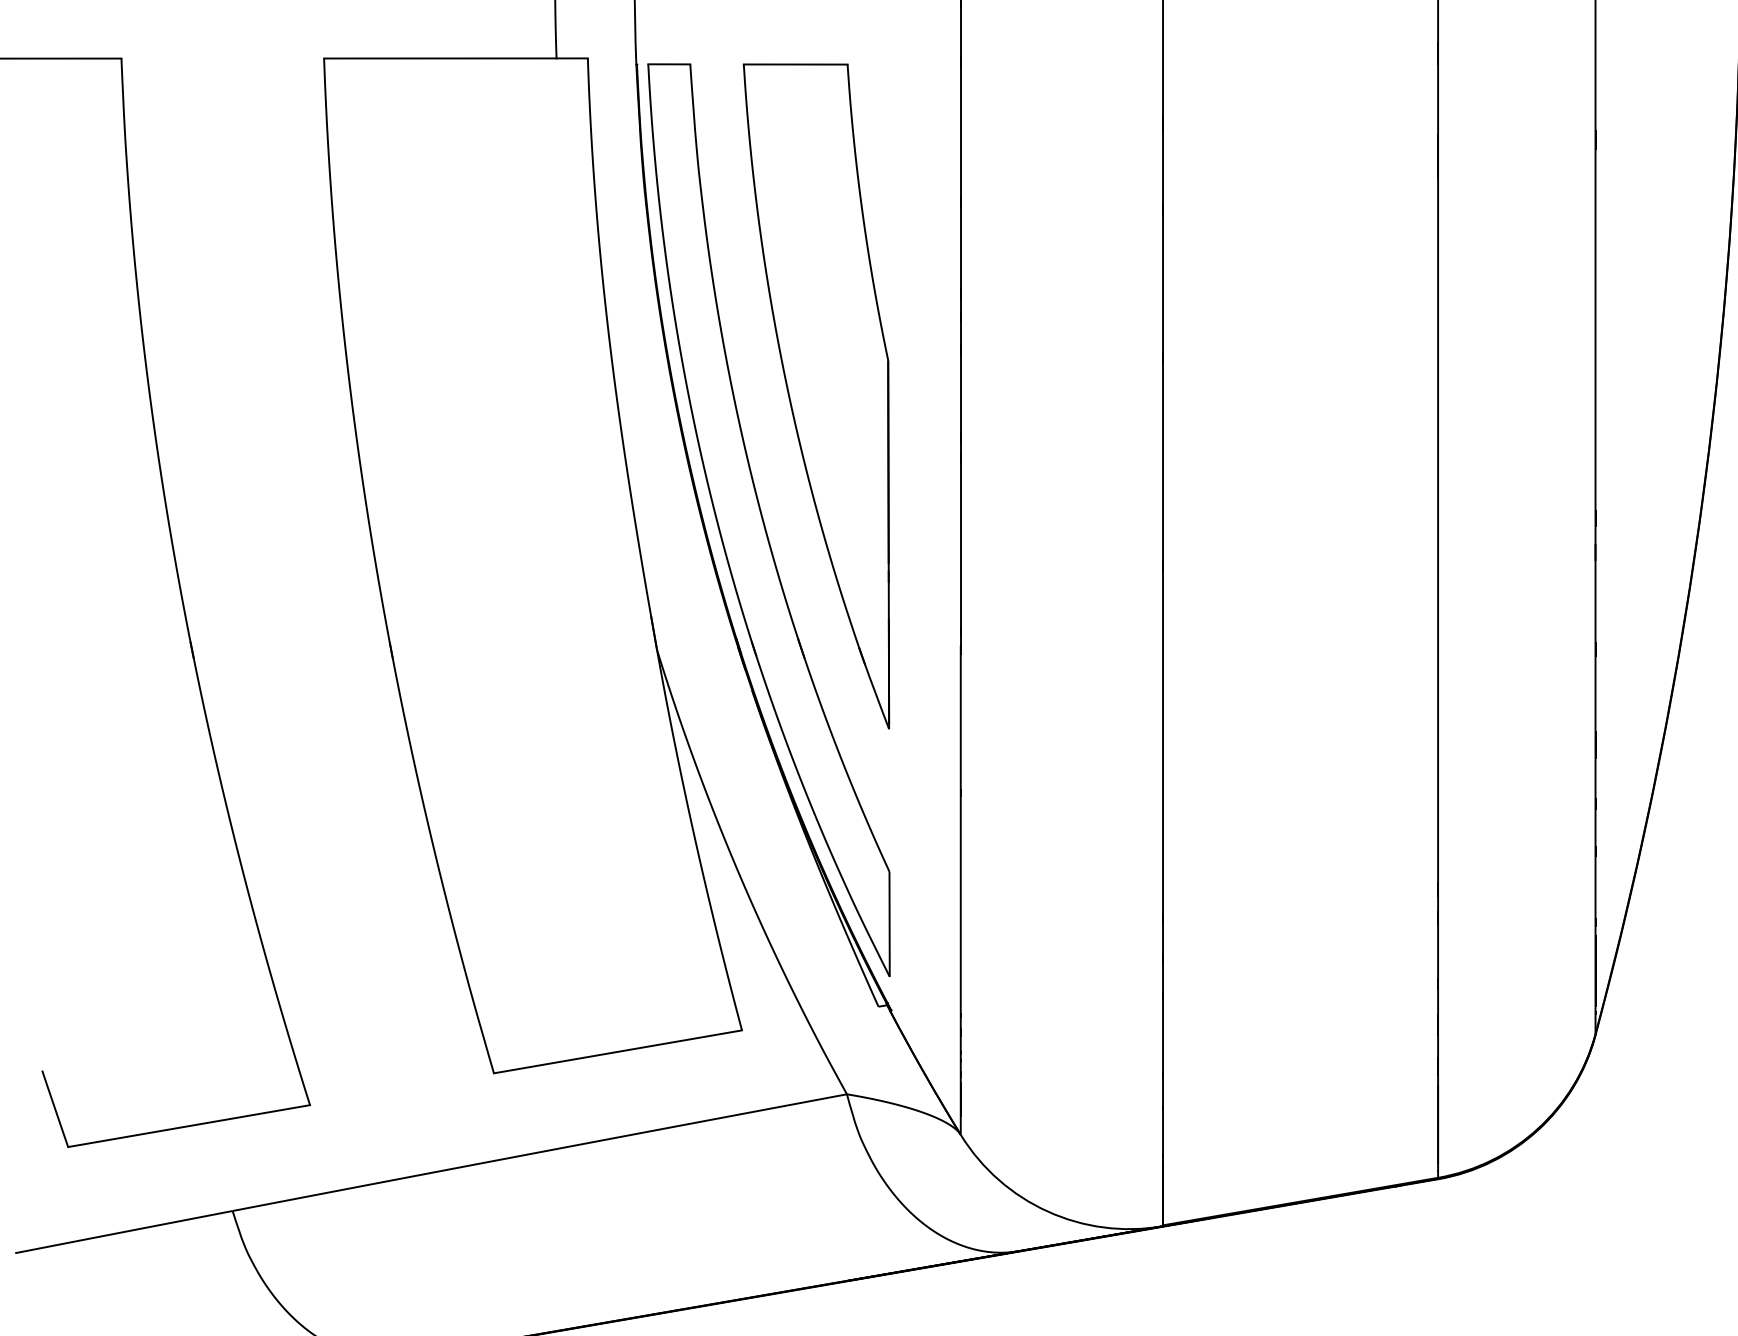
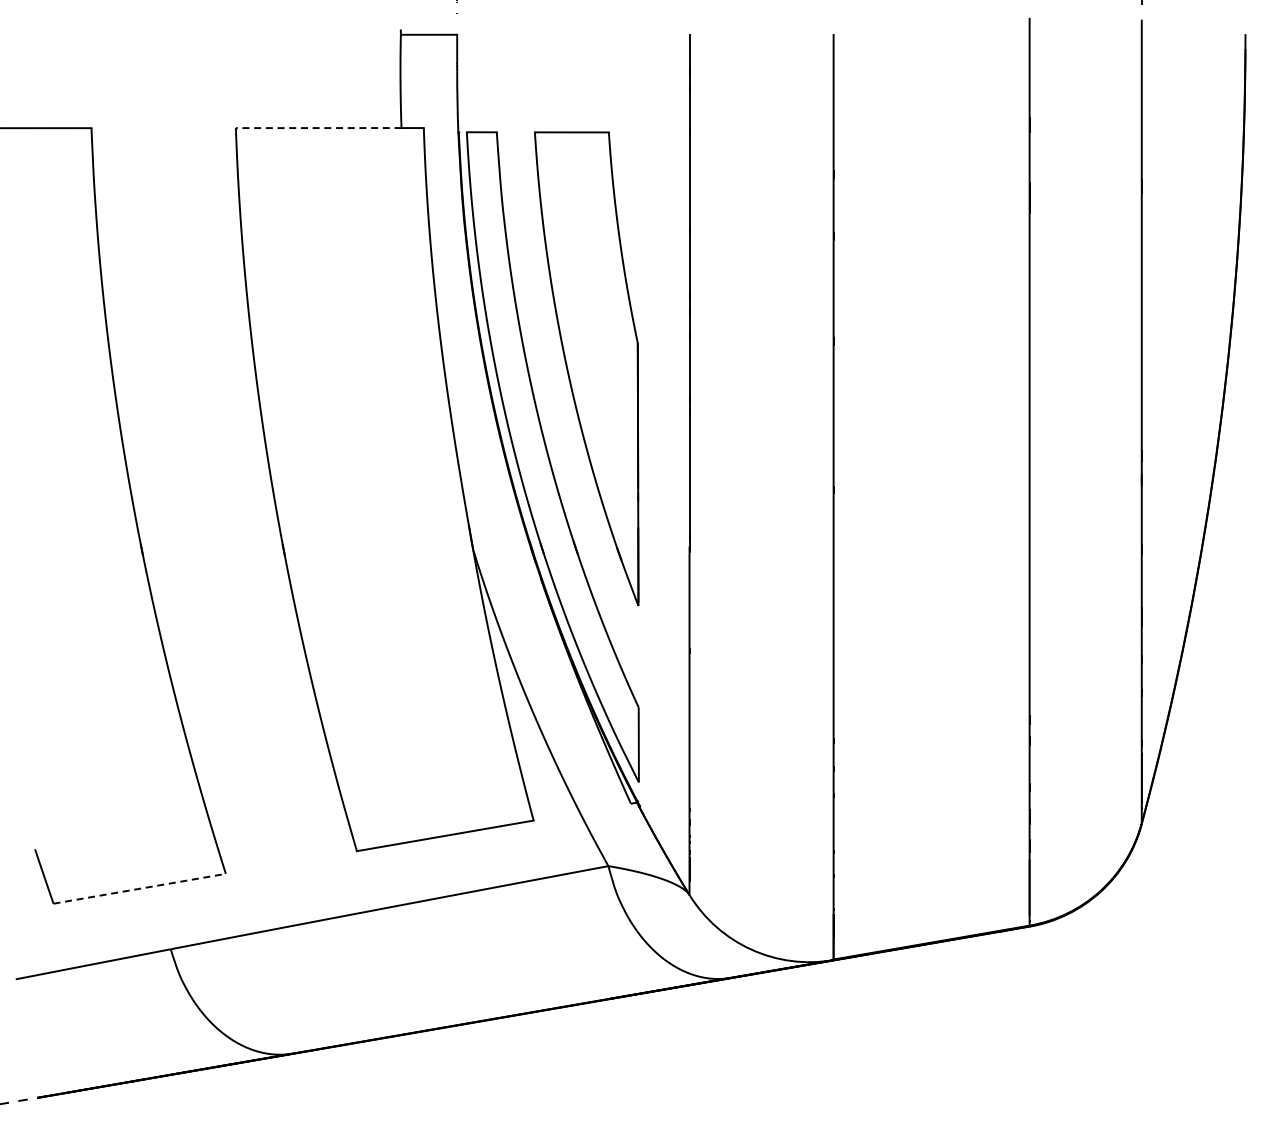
line: (440, 59) -> (318, 128), solid -> dashed
line: (190, 1125) -> (140, 888), solid -> dashed

